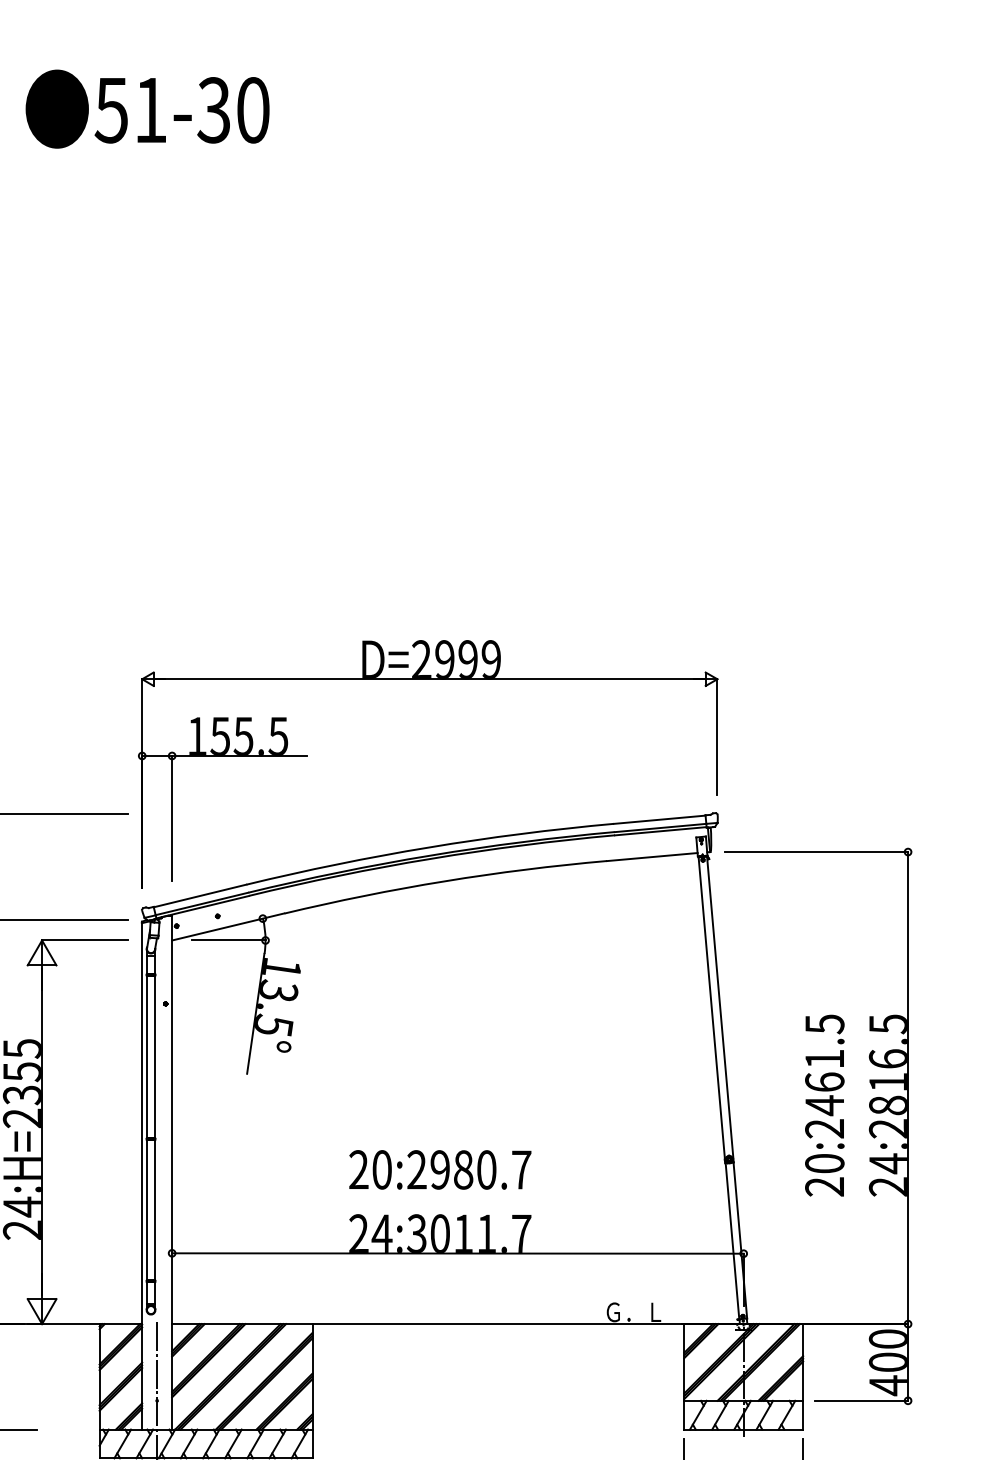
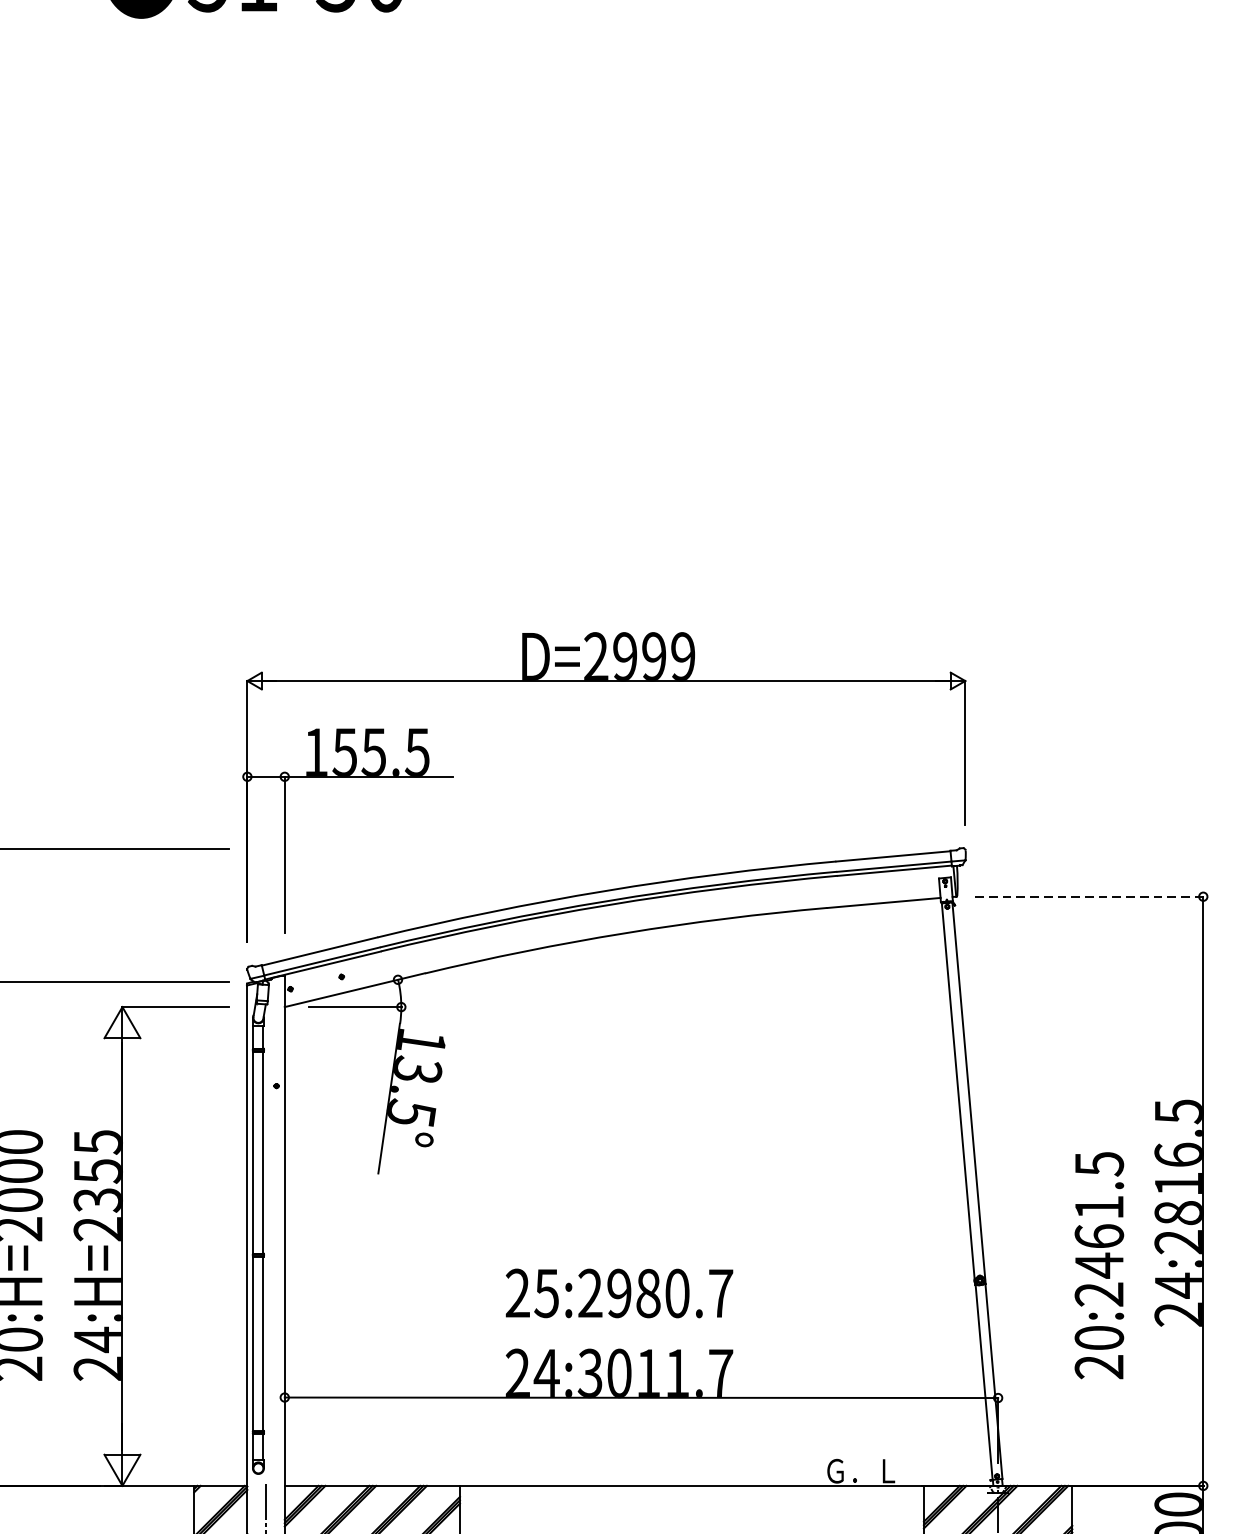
line: (817, 852) -> (1090, 897), solid -> dashed
text: (824, 1105) -> (1098, 1265), moved
text: (381, 1169) -> (546, 1292), 20:2980.7 -> 25:2980.7

